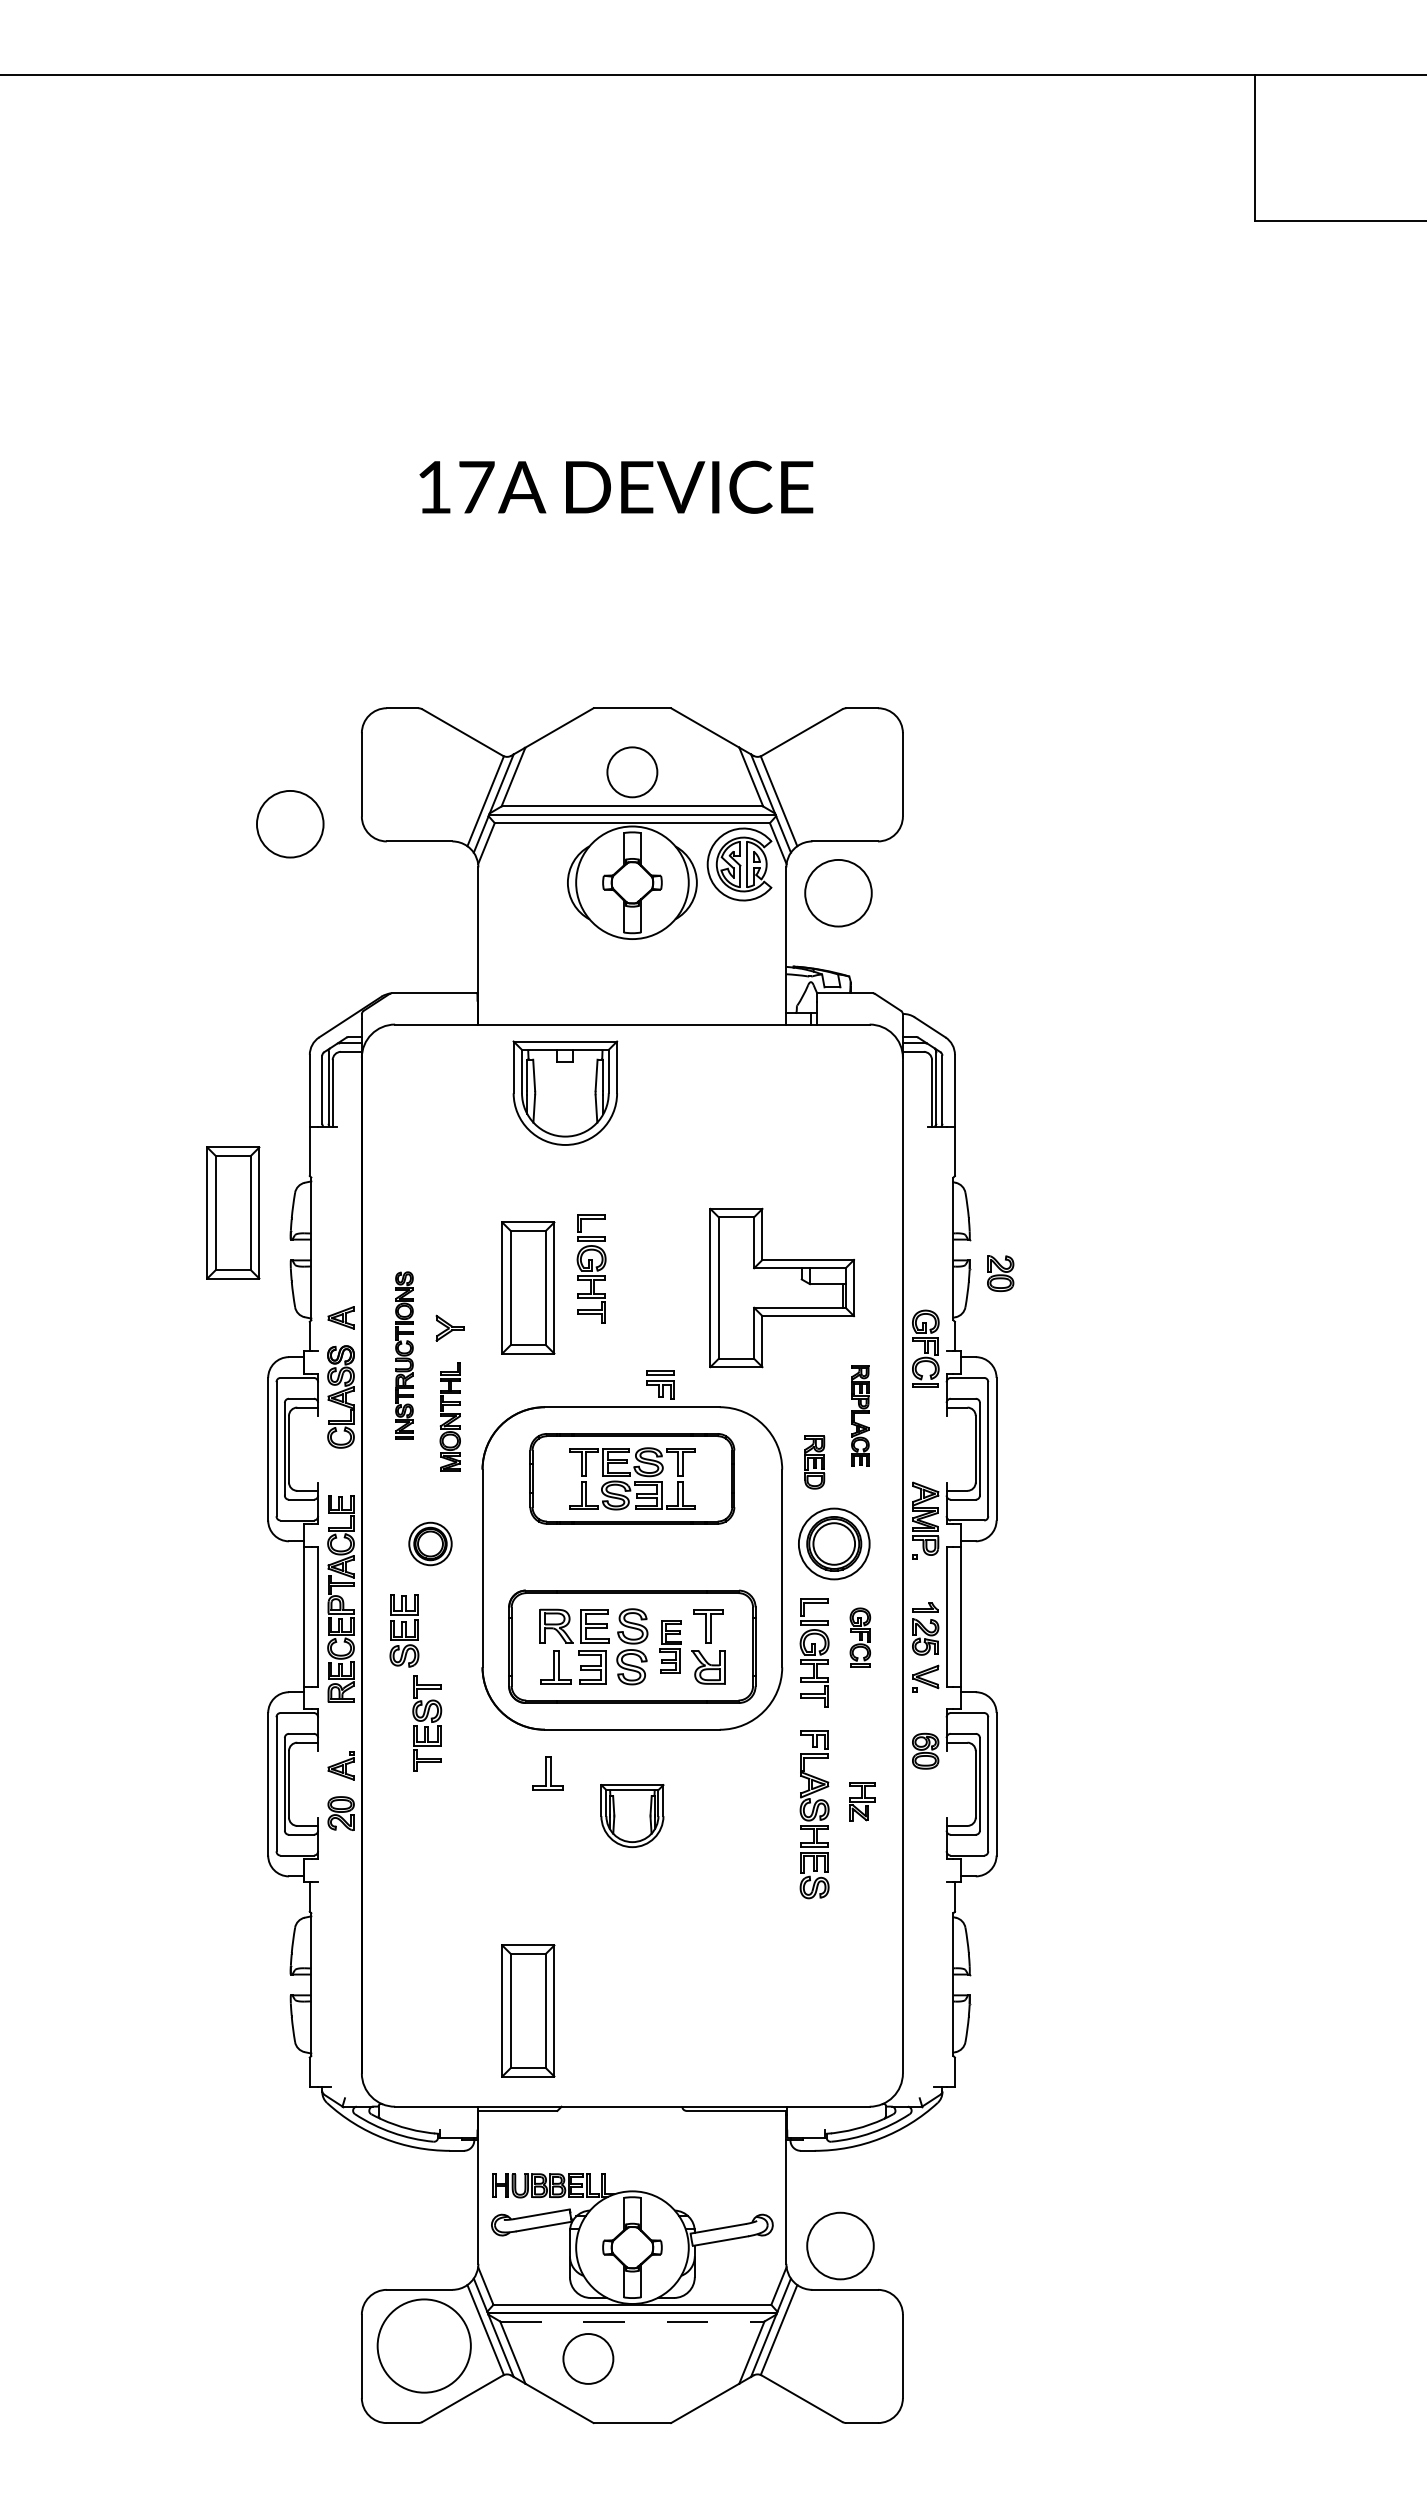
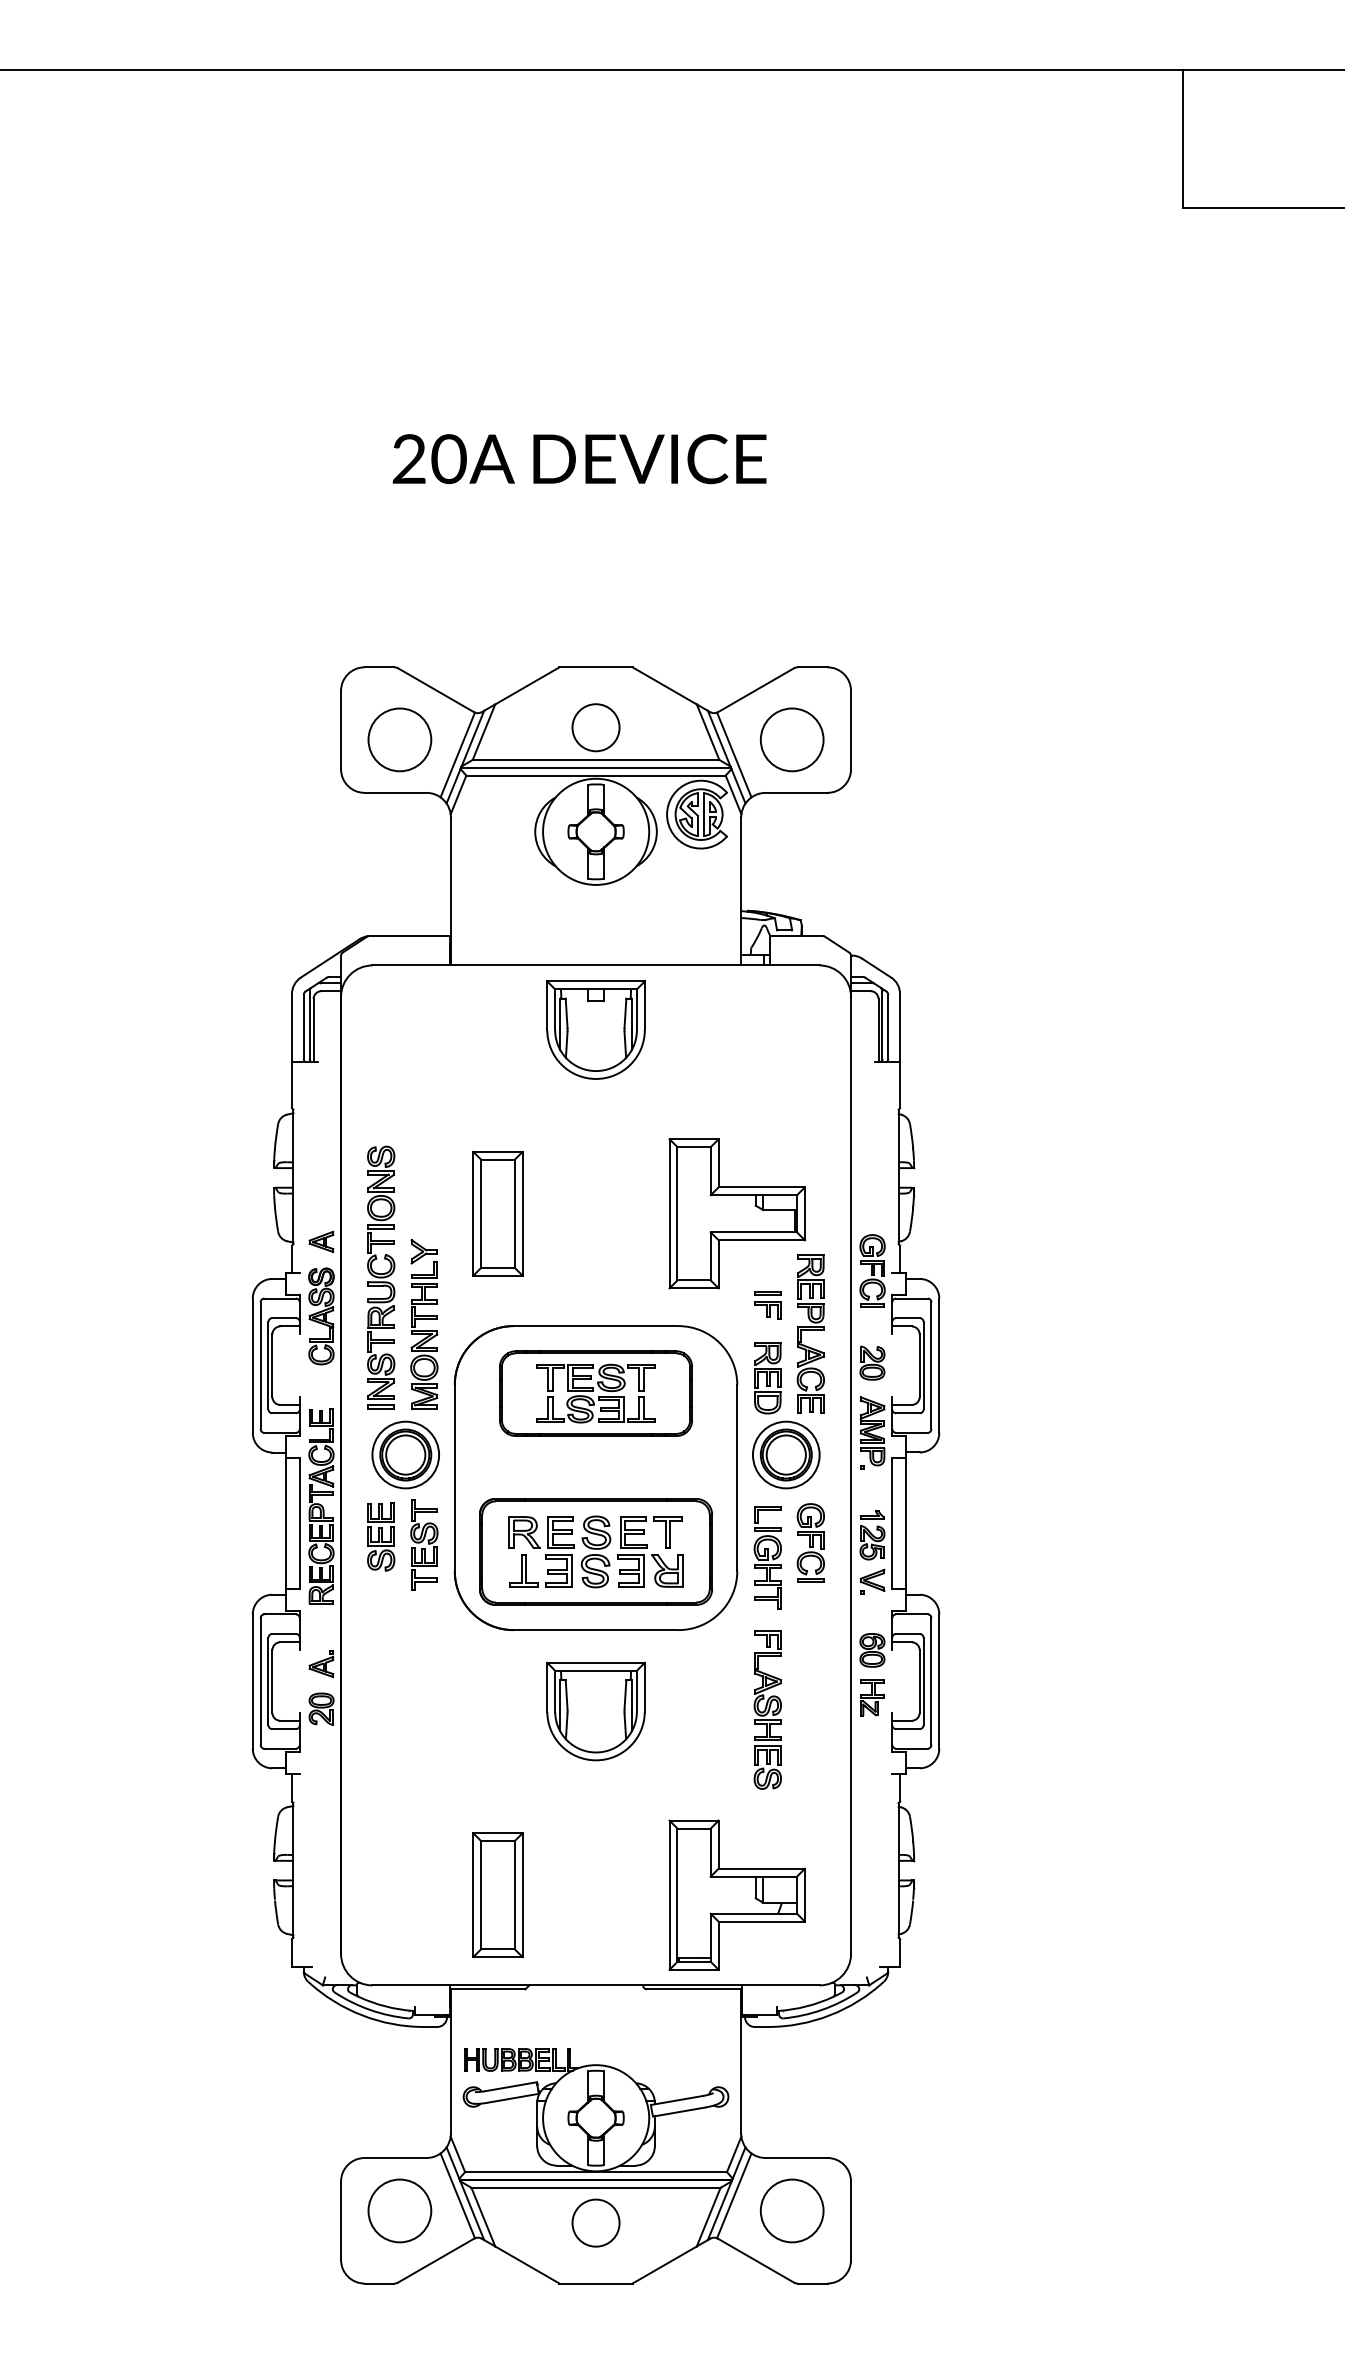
text: (455, 486) -> (429, 458), 17A -> 20A
circle: (290, 824) -> (400, 740), moved
circle: (838, 893) -> (792, 740), moved
part: (565, 1092) -> (596, 1029), moved
part: (233, 1212) -> (220, 1142), removed
part: (591, 1268) -> (557, 1195), removed
part: (1000, 1273) -> (872, 1363), moved
part: (404, 1355) -> (381, 1277), size x1.67
part: (660, 1384) -> (767, 1304), moved
part: (860, 1415) -> (811, 1333), size x1.67
part: (450, 1416) -> (424, 1334), size x1.43
part: (814, 1462) -> (767, 1378), size x1.43
part: (430, 1543) -> (405, 1454), size x1.67
part: (860, 1637) -> (811, 1543), size x1.43
part: (670, 1646) -> (631, 1551), size x1.43
part: (427, 1723) -> (424, 1545), moved
part: (547, 1773) -> (516, 1671), removed
part: (862, 1801) -> (872, 1697), moved
part: (632, 1815) -> (596, 1710), size x1.67
part: (781, 2010) -> (736, 1894), added
circle: (840, 2245) -> (792, 2210), moved
line: (632, 2321) -> (596, 2187), dashed -> solid
circle: (423, 2345) -> (399, 2210), size x0.71
circle: (588, 2358) -> (596, 2222), moved

